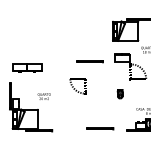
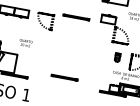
part: (77, 86) -> (44, 21), moved
part: (119, 94) -> (116, 57), moved
line: (100, 128) -> (64, 77), moved

